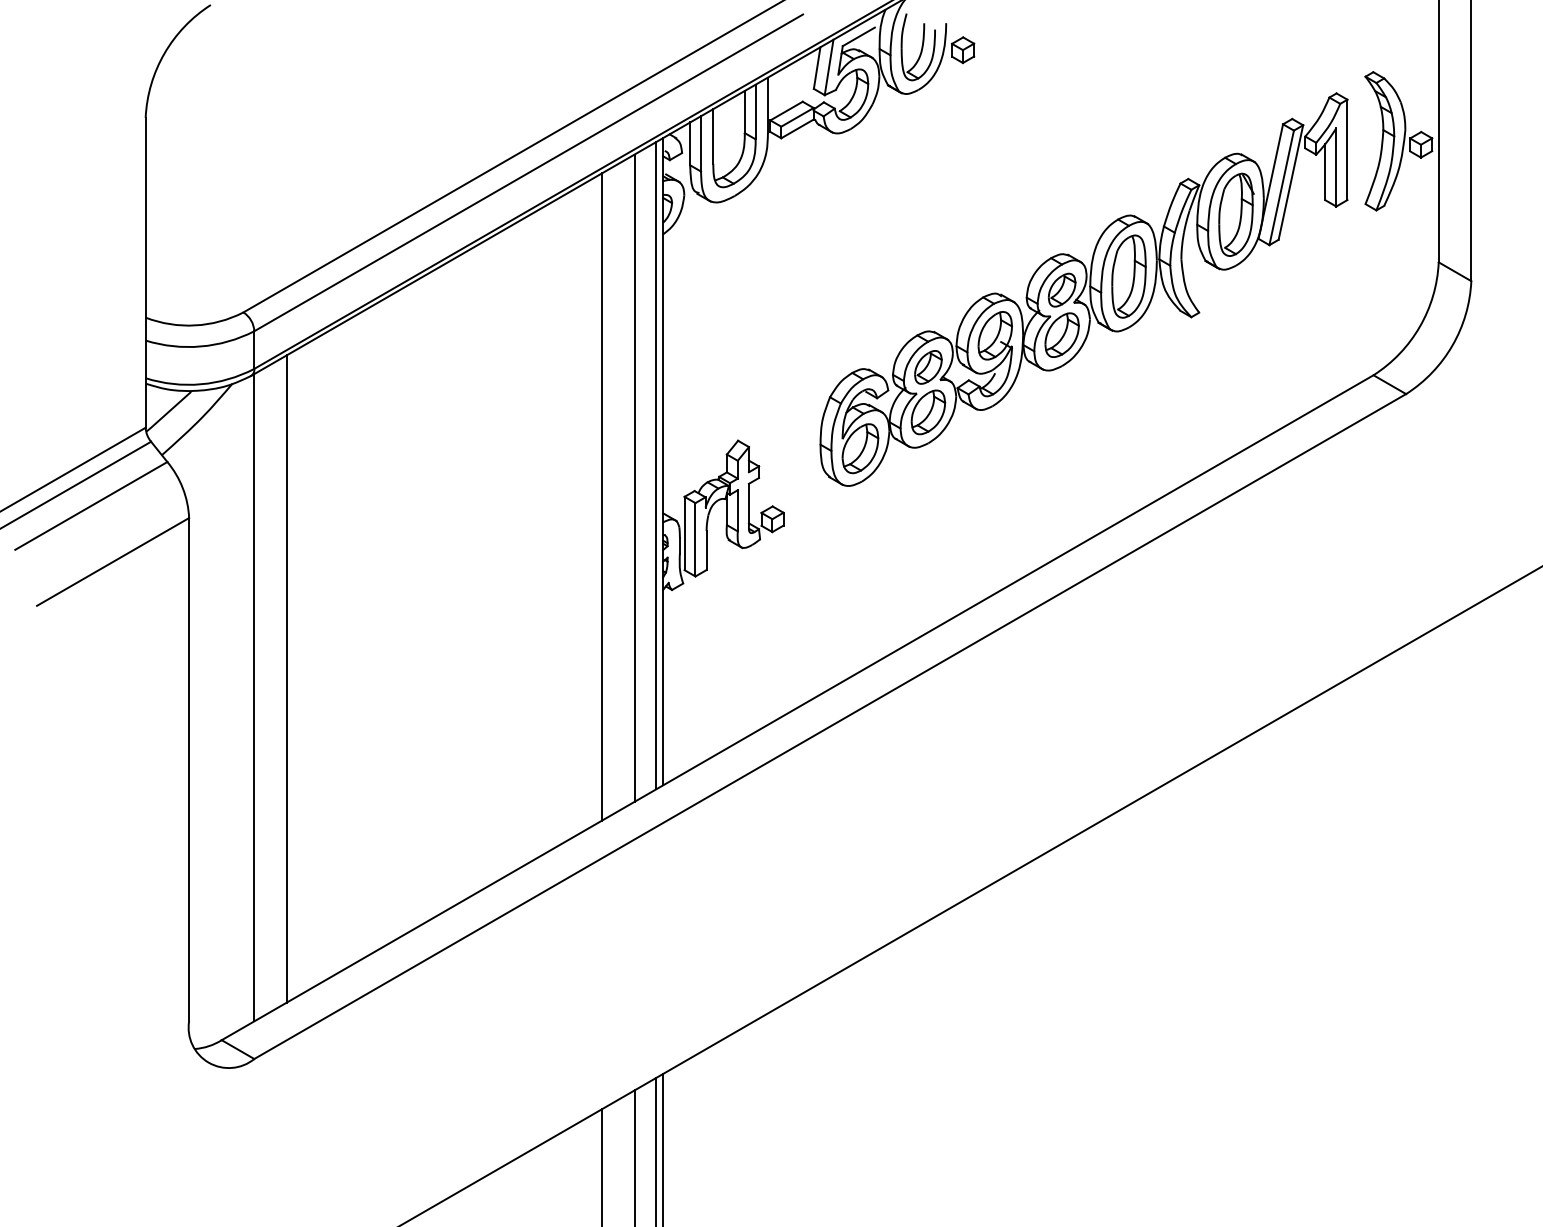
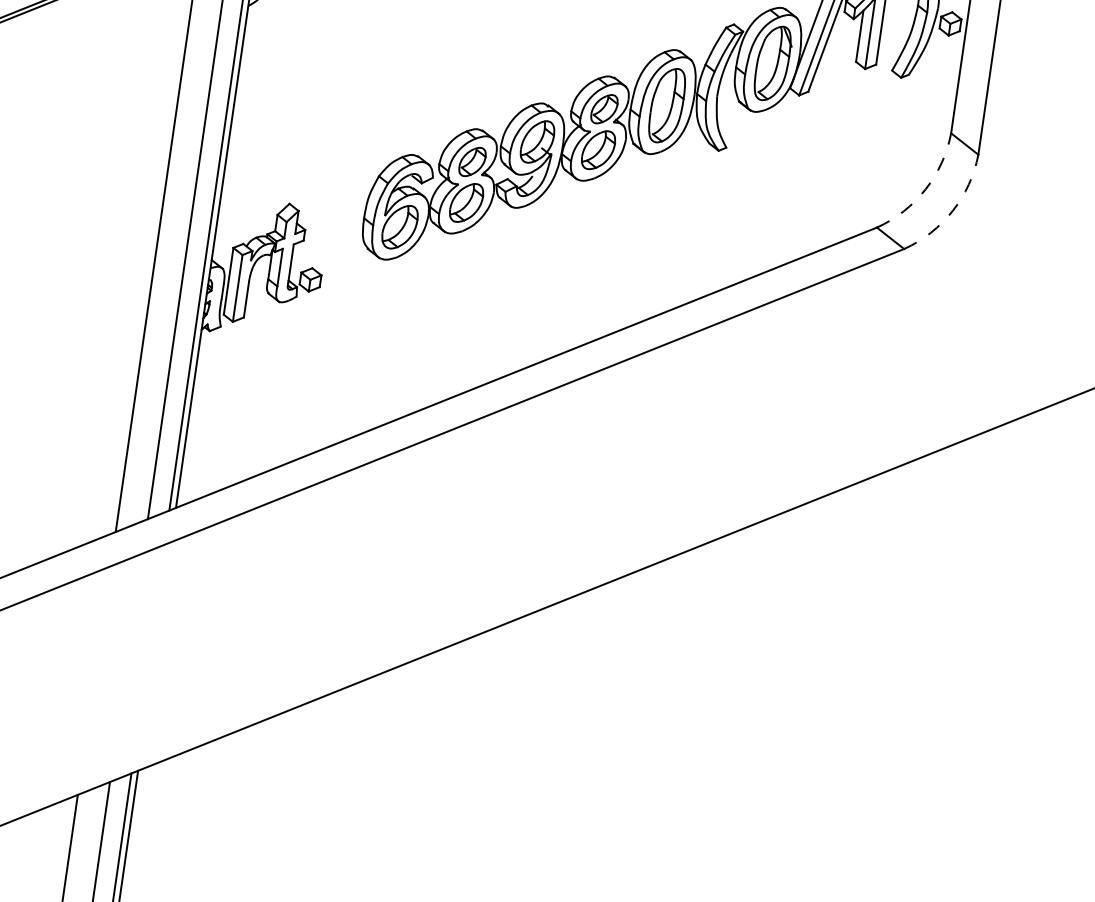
arc: (1419, 326) -> (925, 189), solid -> dashed
arc: (1452, 345) -> (952, 210), solid -> dashed

